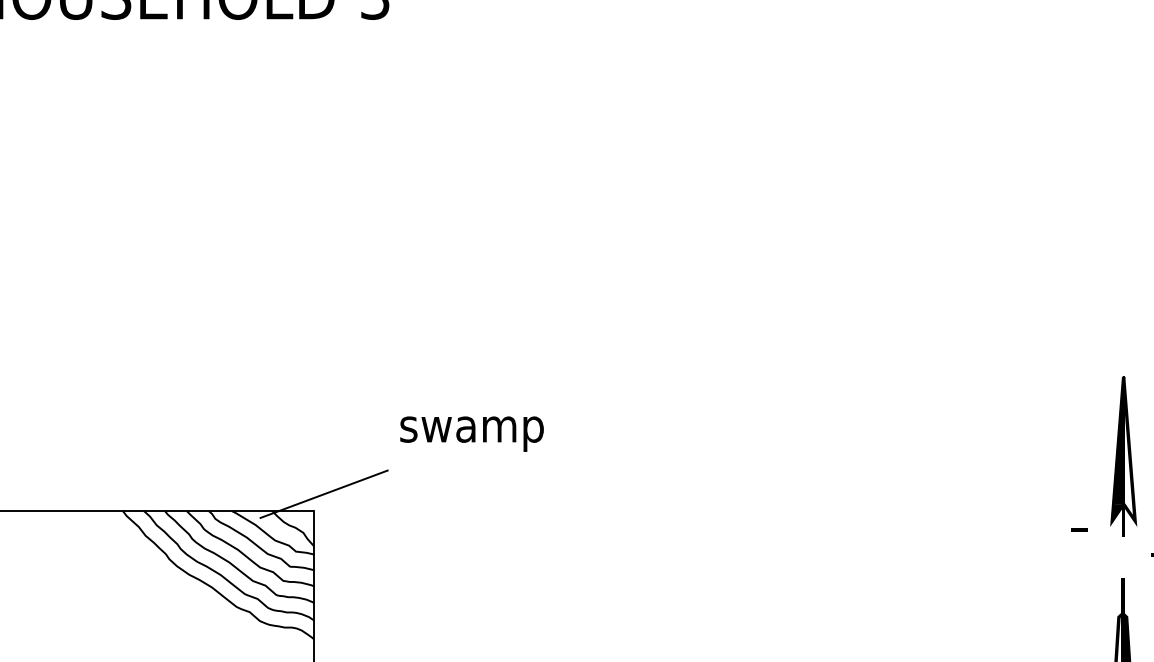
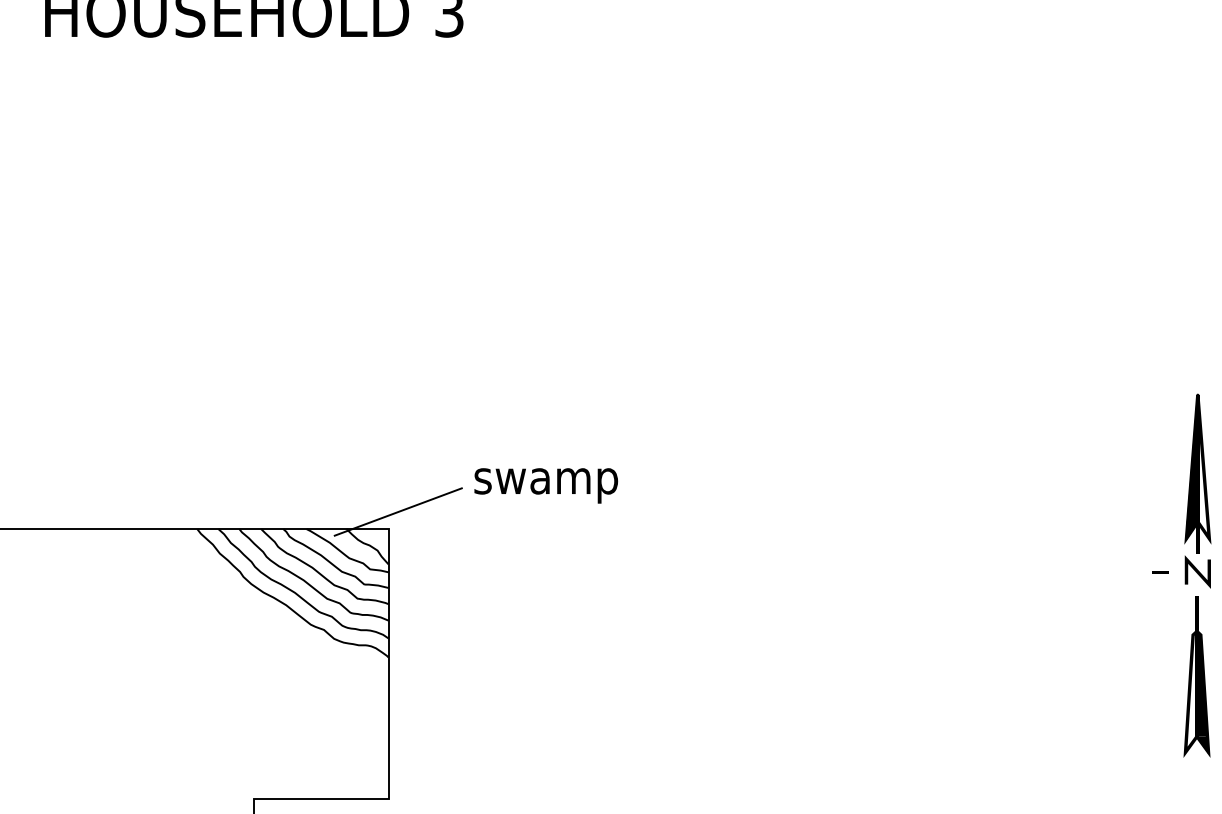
text: (472, 433) -> (546, 485), moved
line: (1079, 529) -> (1160, 572), moved
line: (1123, 553) -> (1197, 571), added

